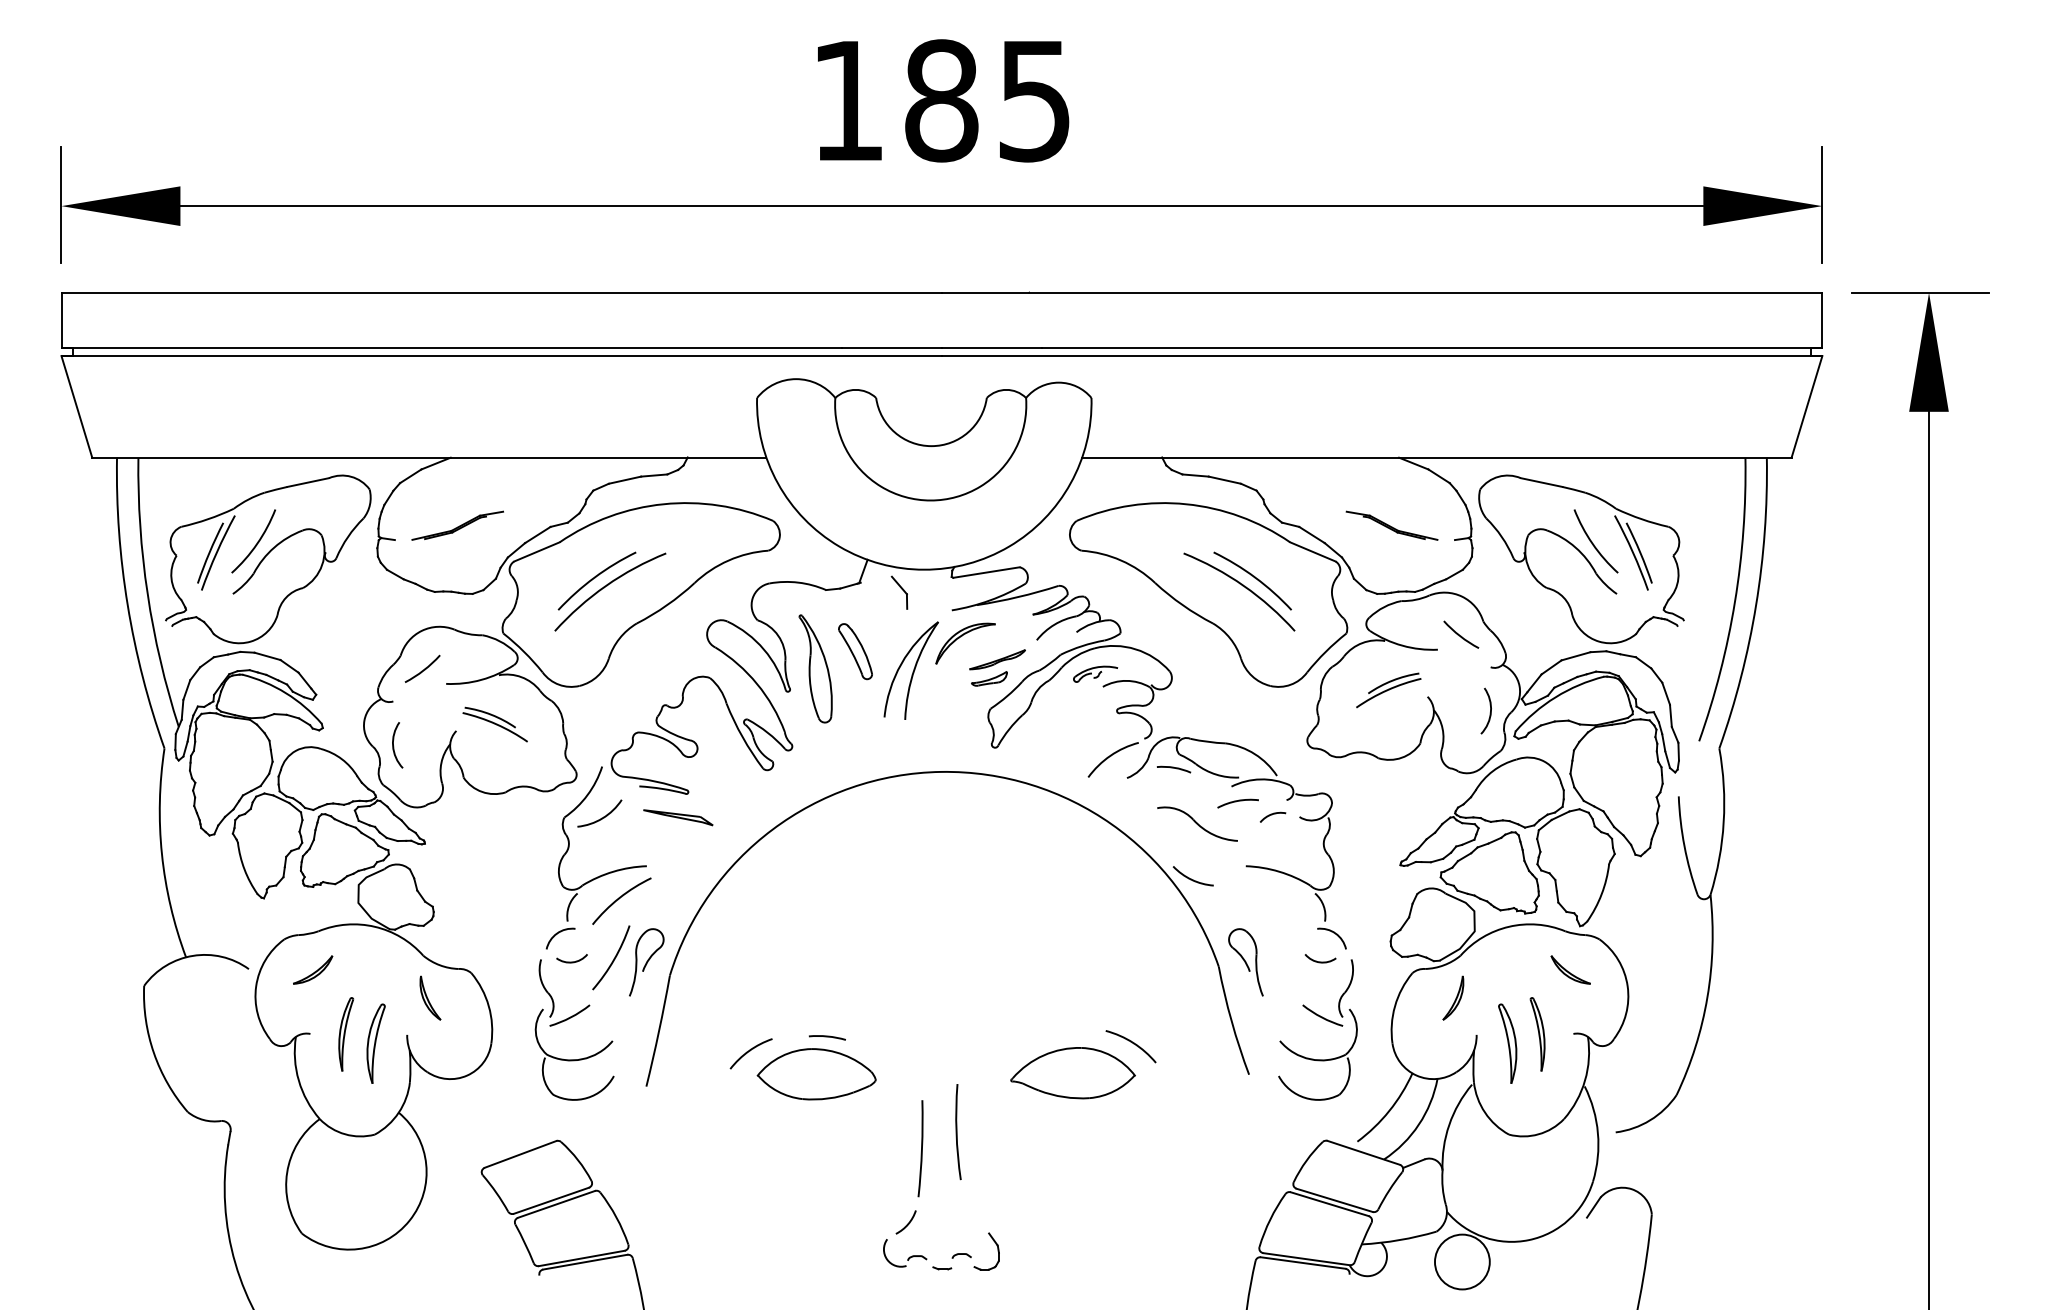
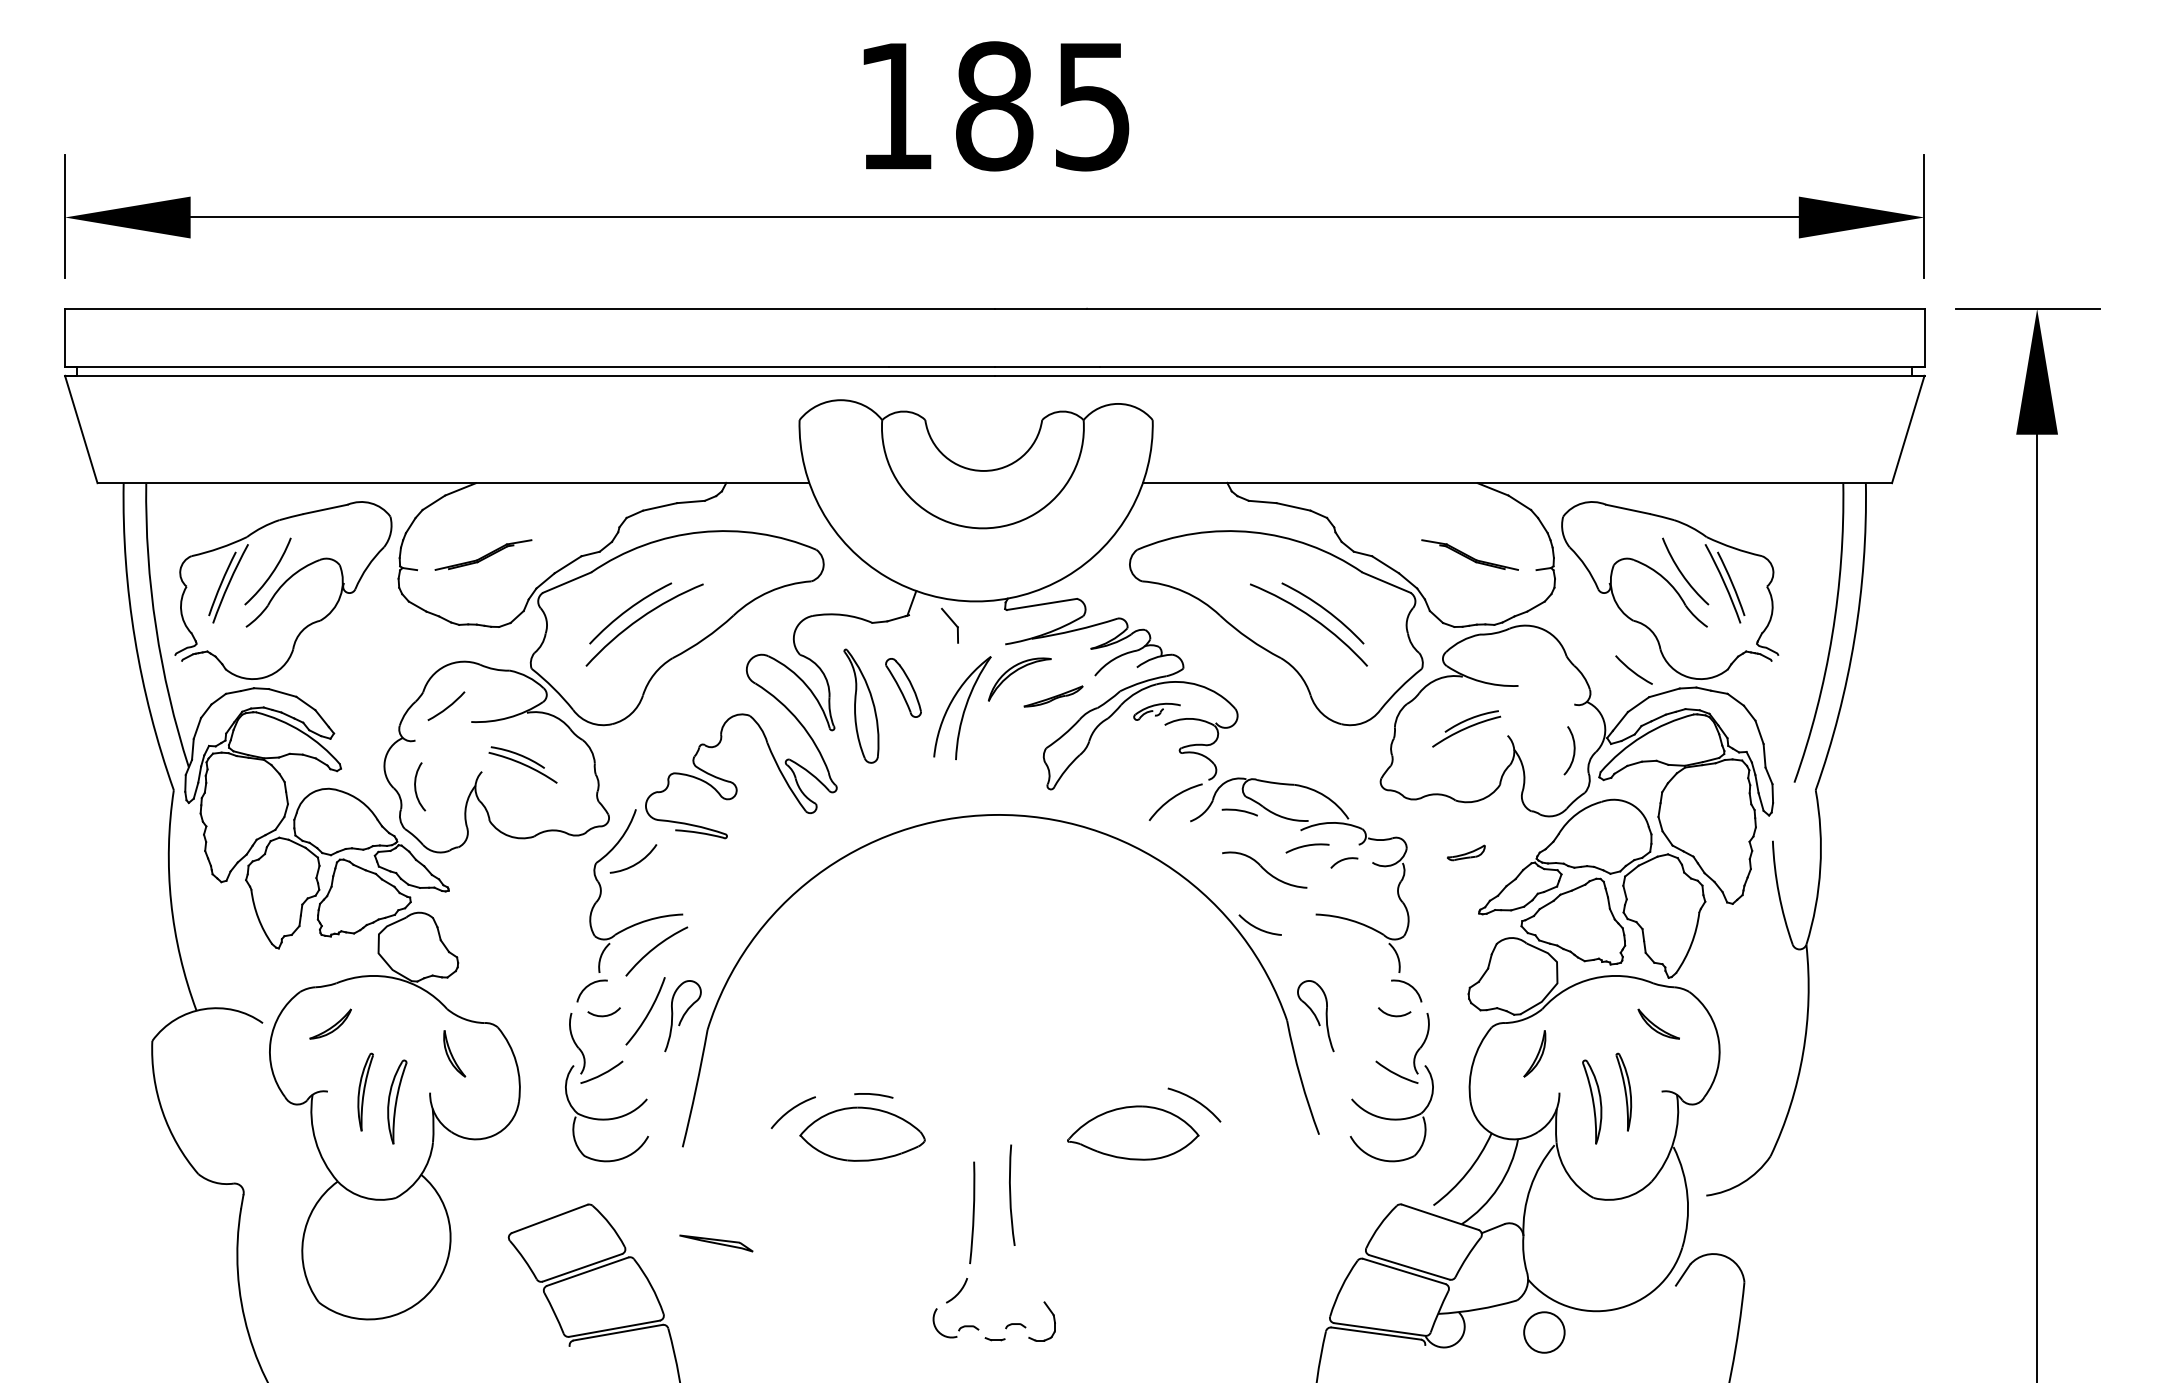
arc: (1461, 635) -> (1634, 670), moved
part: (989, 678) -> (1466, 852), moved
part: (678, 817) -> (716, 1243), moved
circle: (1461, 1261) -> (1543, 1331), size x0.7

